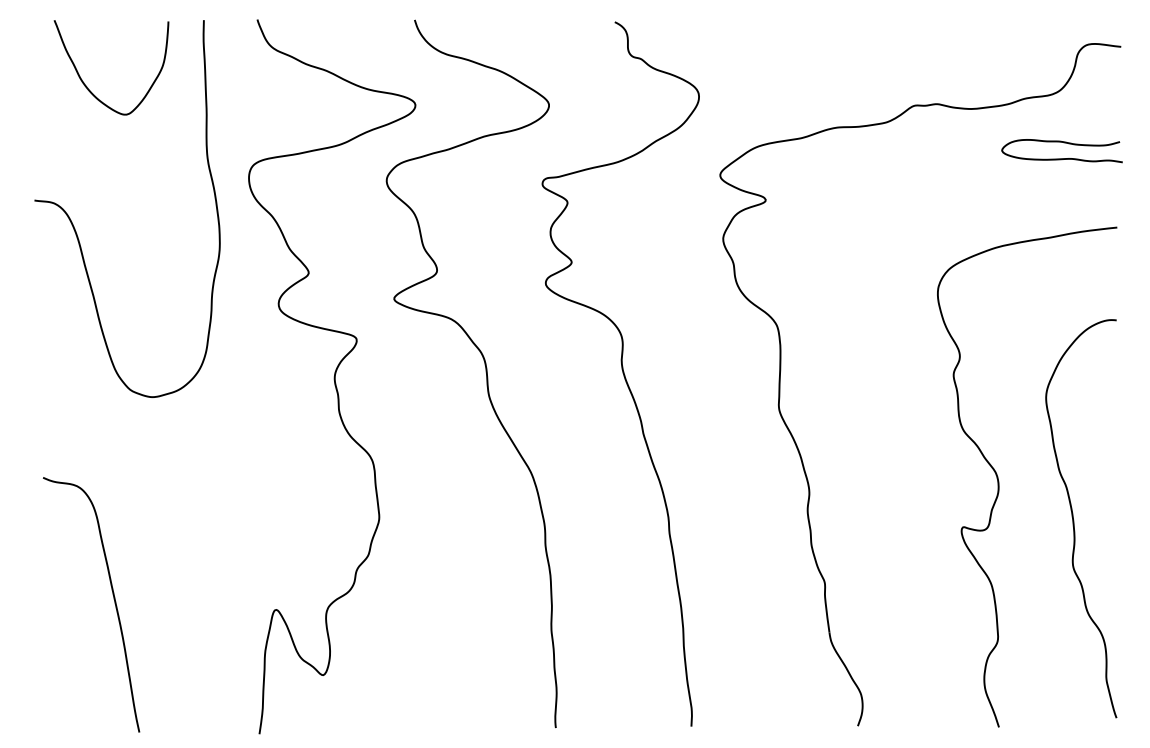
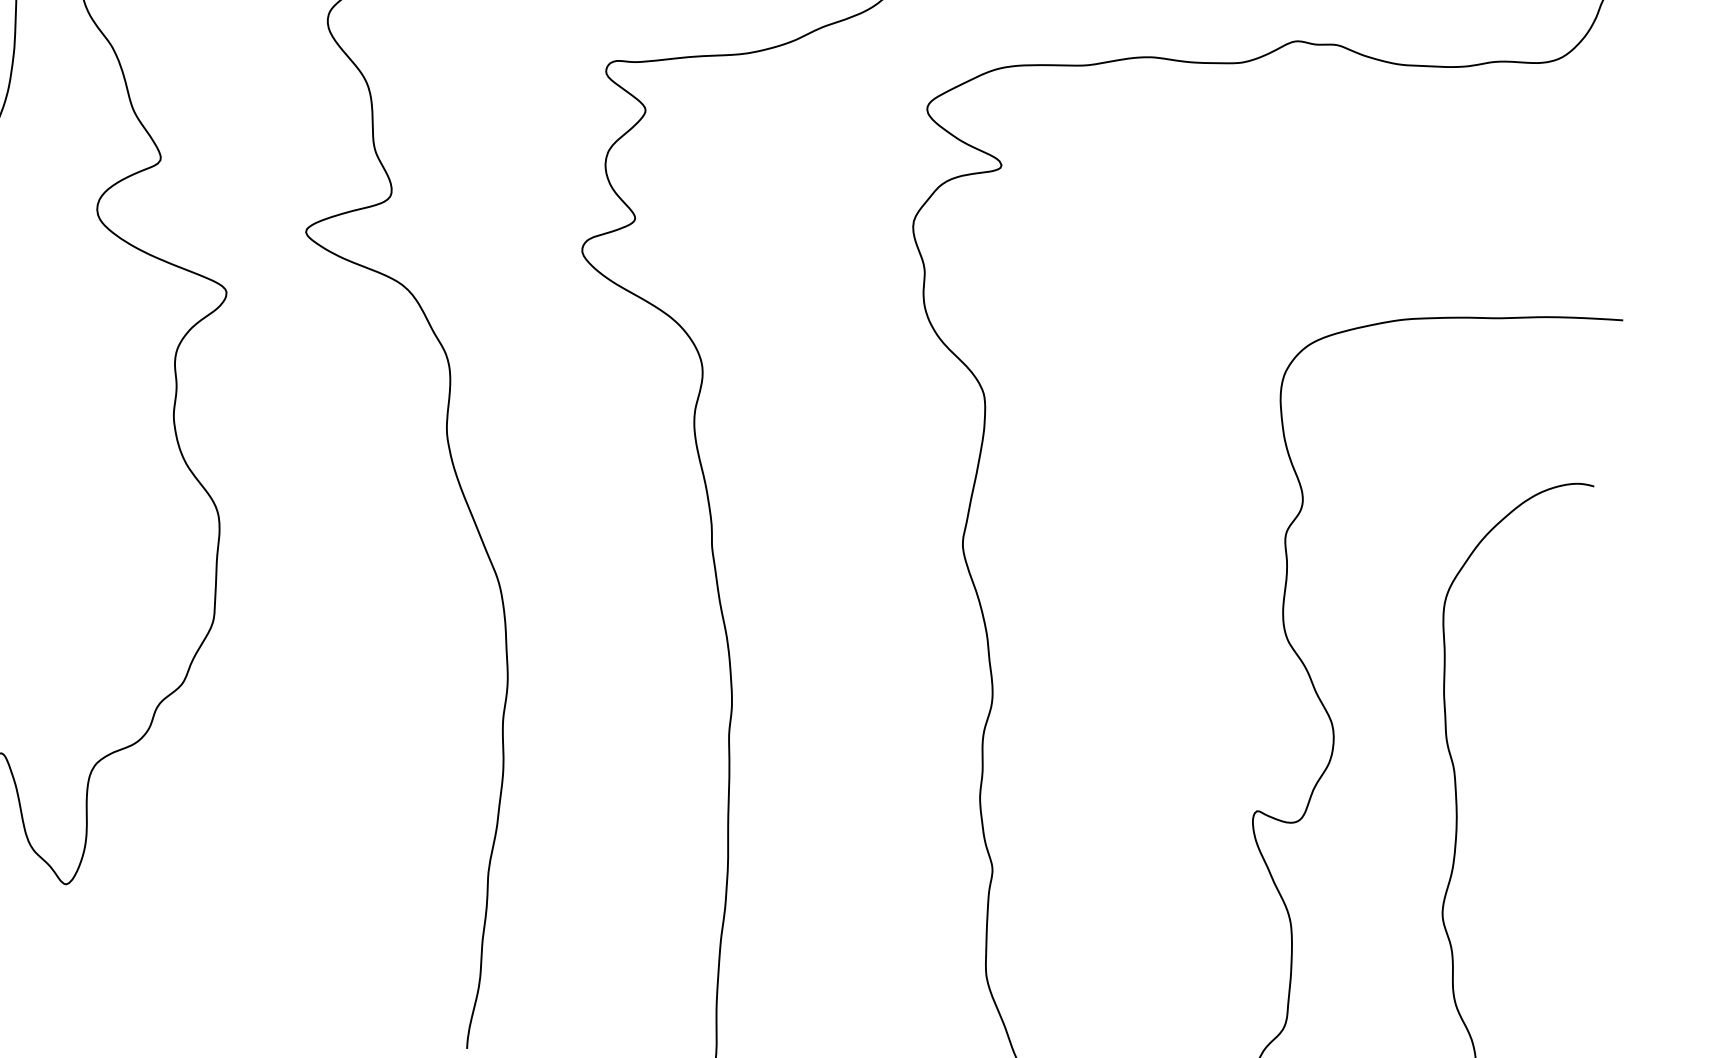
curve: (1061, 158) -> (1543, 179), removed

